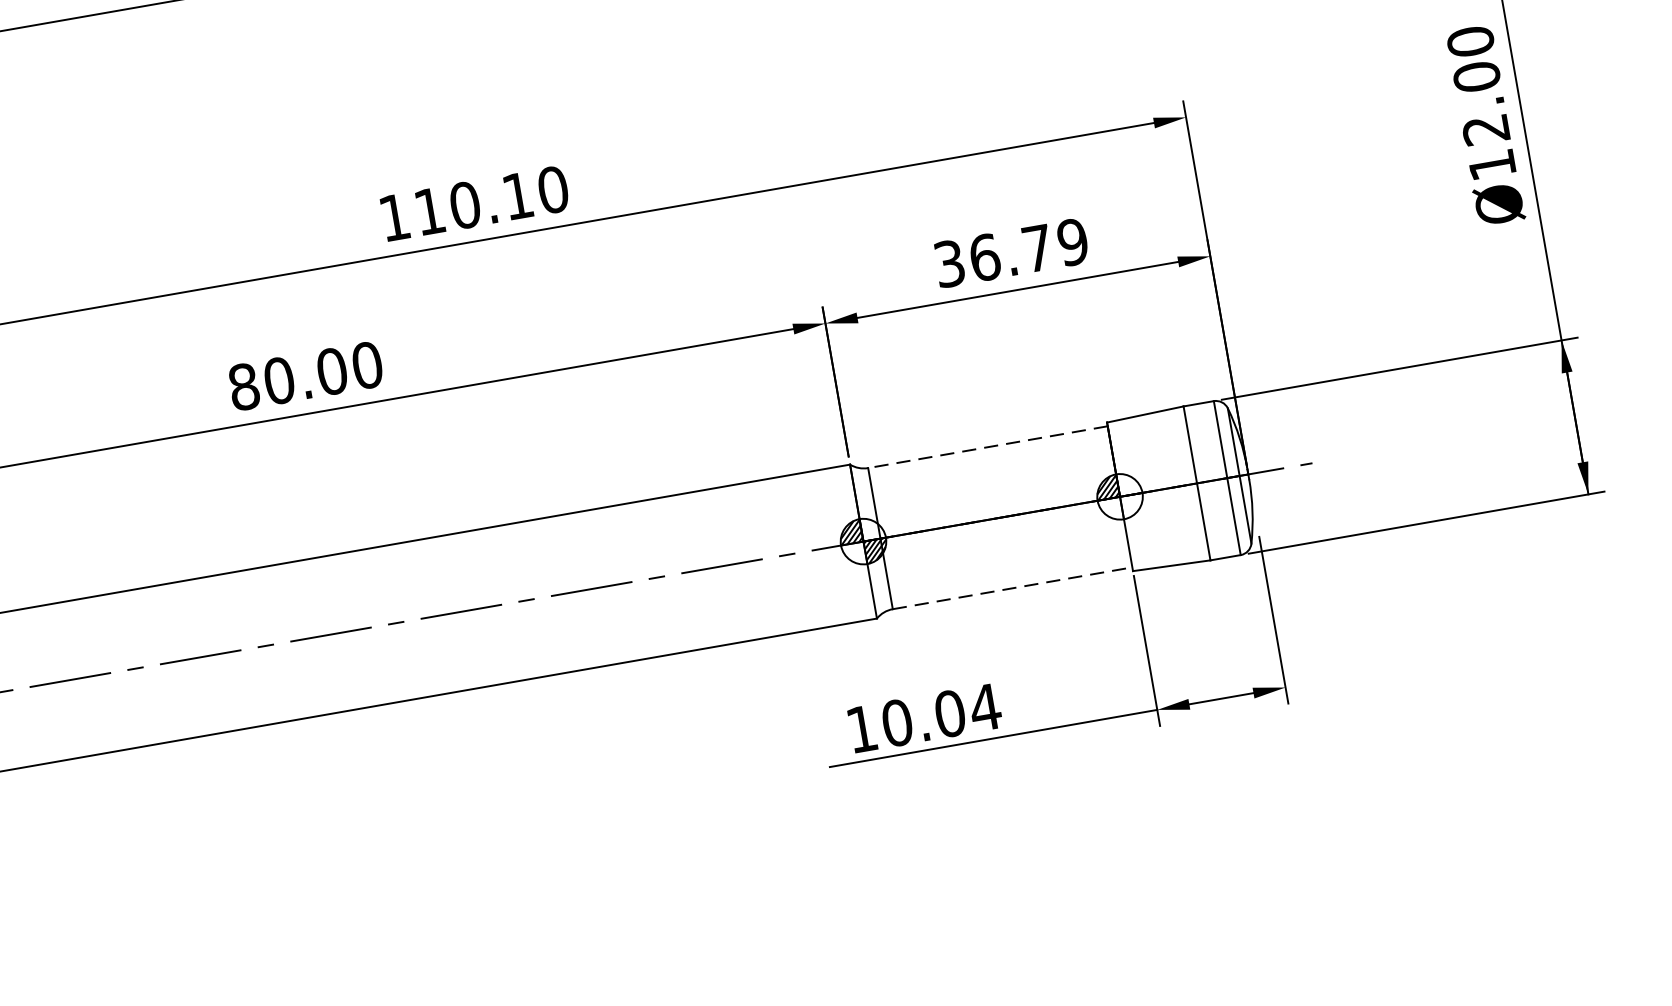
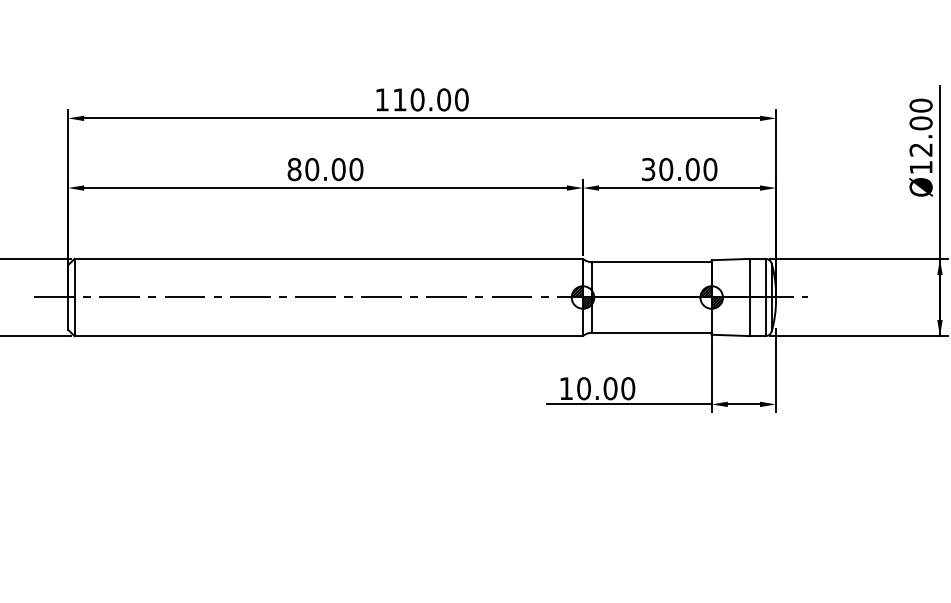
text: (518, 195) -> (444, 99), 110.10 -> 110.00
text: (1029, 249) -> (688, 169), 36.79 -> 30.00
line: (987, 448) -> (651, 262), dashed -> solid
hatch: (1131, 505) -> (716, 302), added
line: (1014, 587) -> (652, 332), dashed -> solid
text: (983, 707) -> (627, 388), 10.04 -> 10.00

